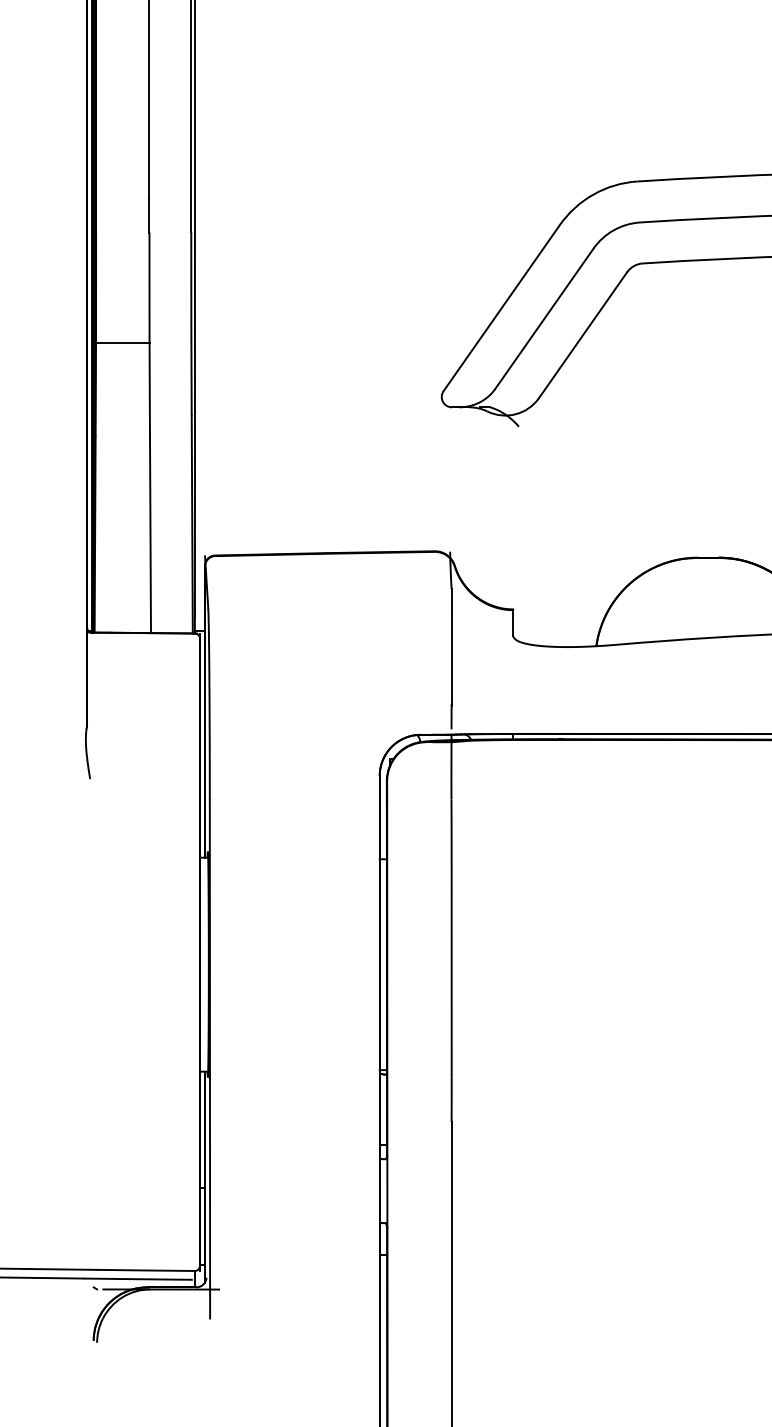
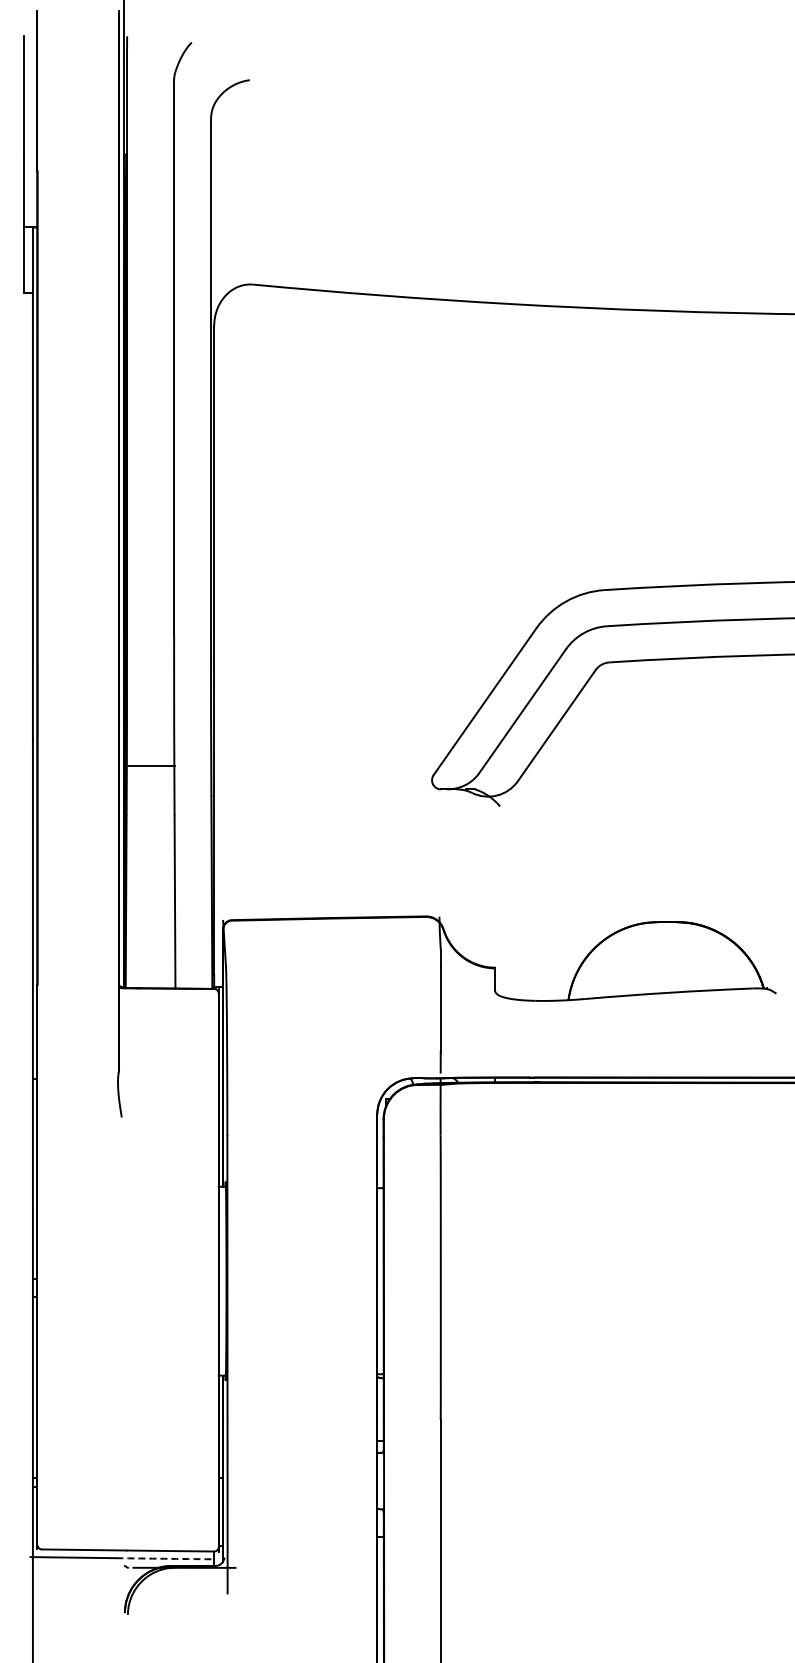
line: (122, 342) -> (150, 766), moved
arc: (138, 1278) -> (164, 1558), solid -> dashed

